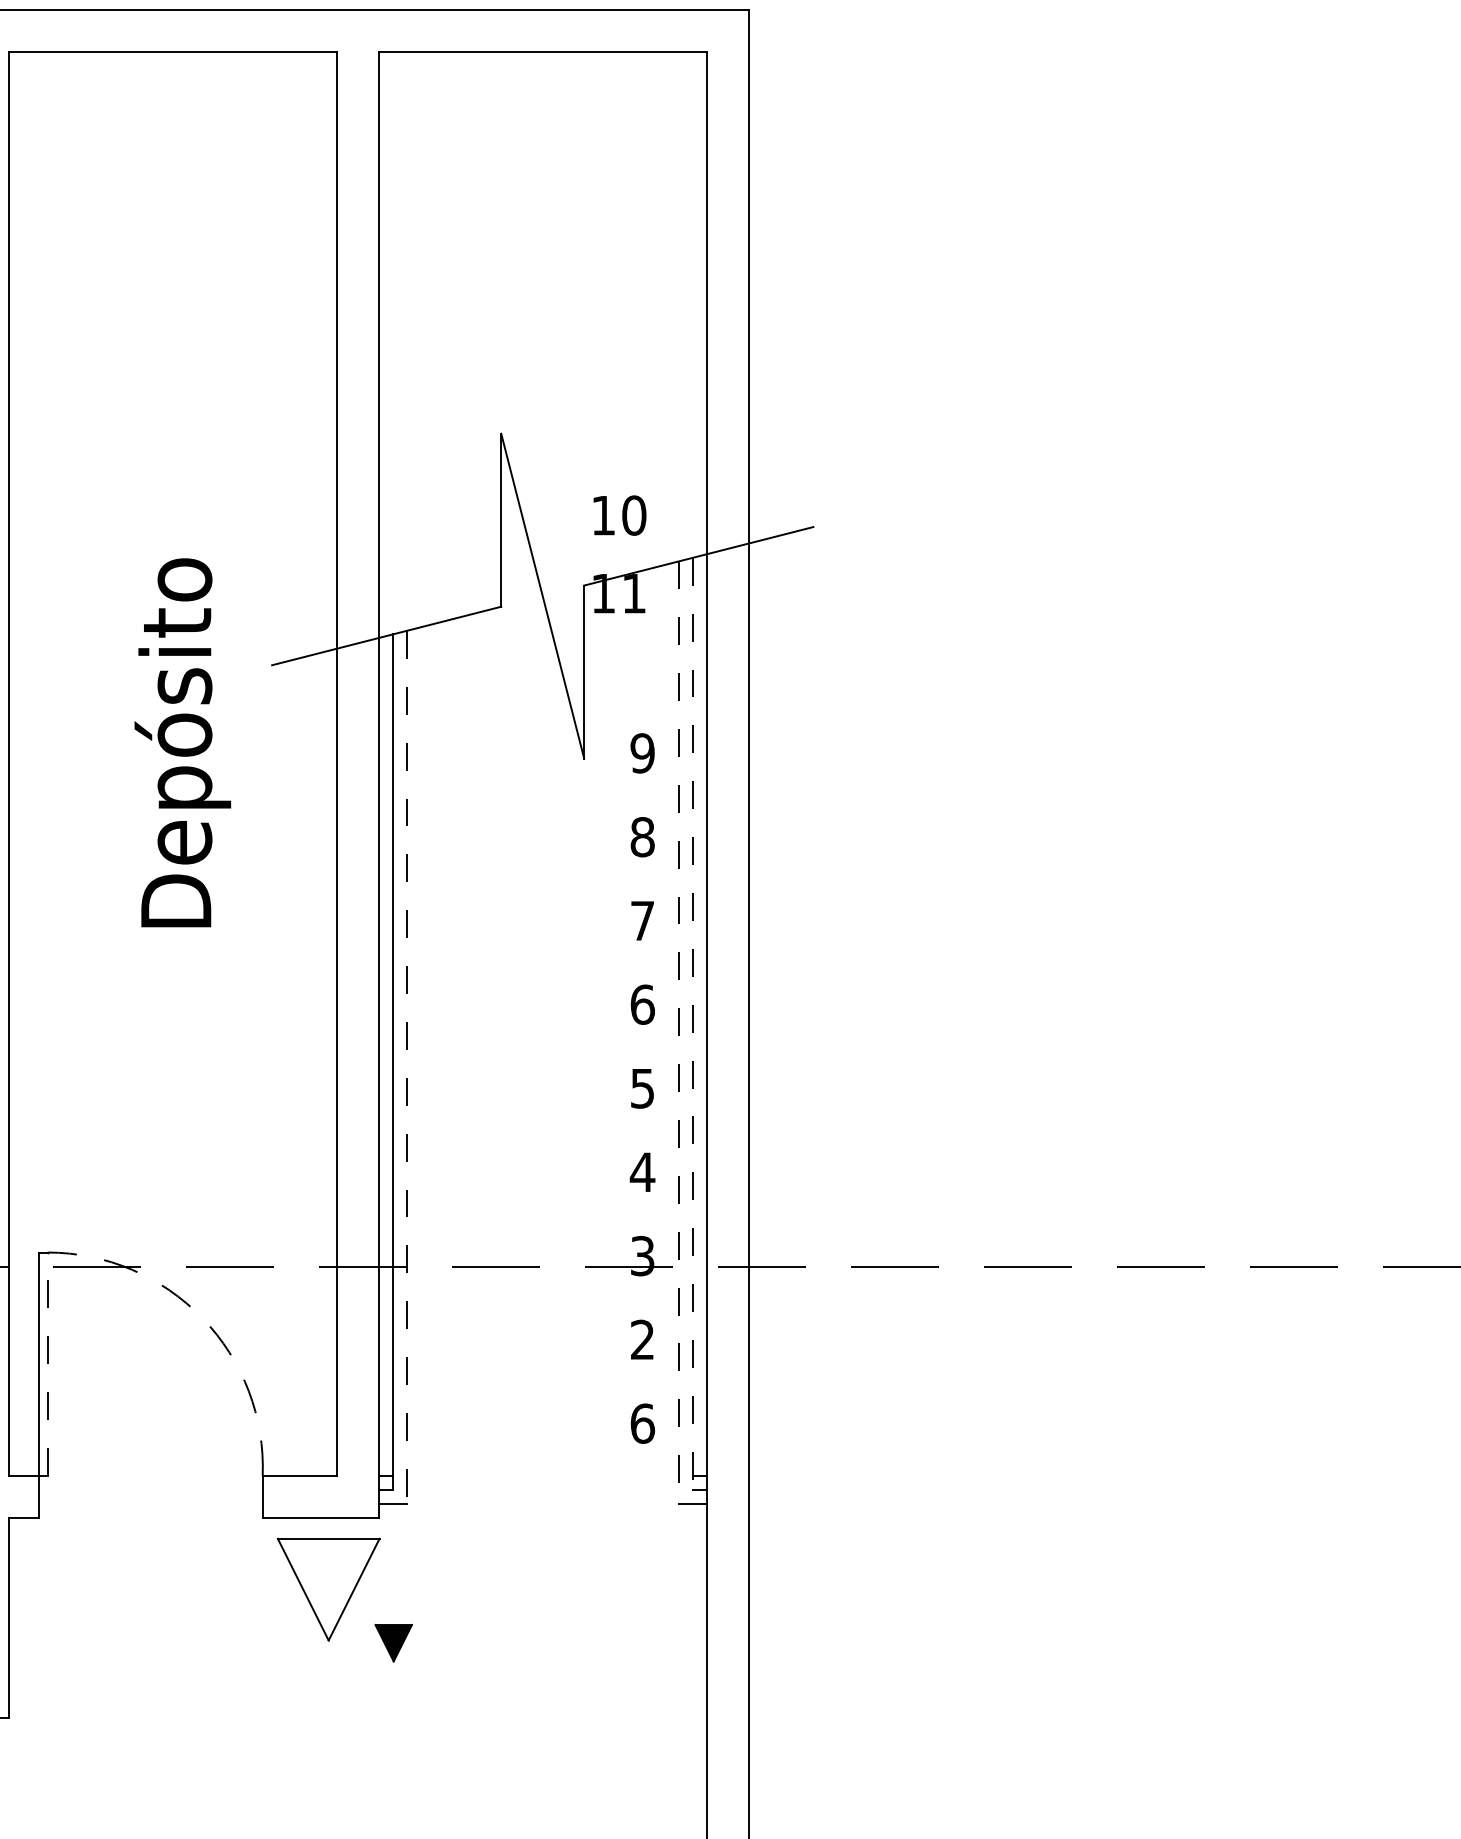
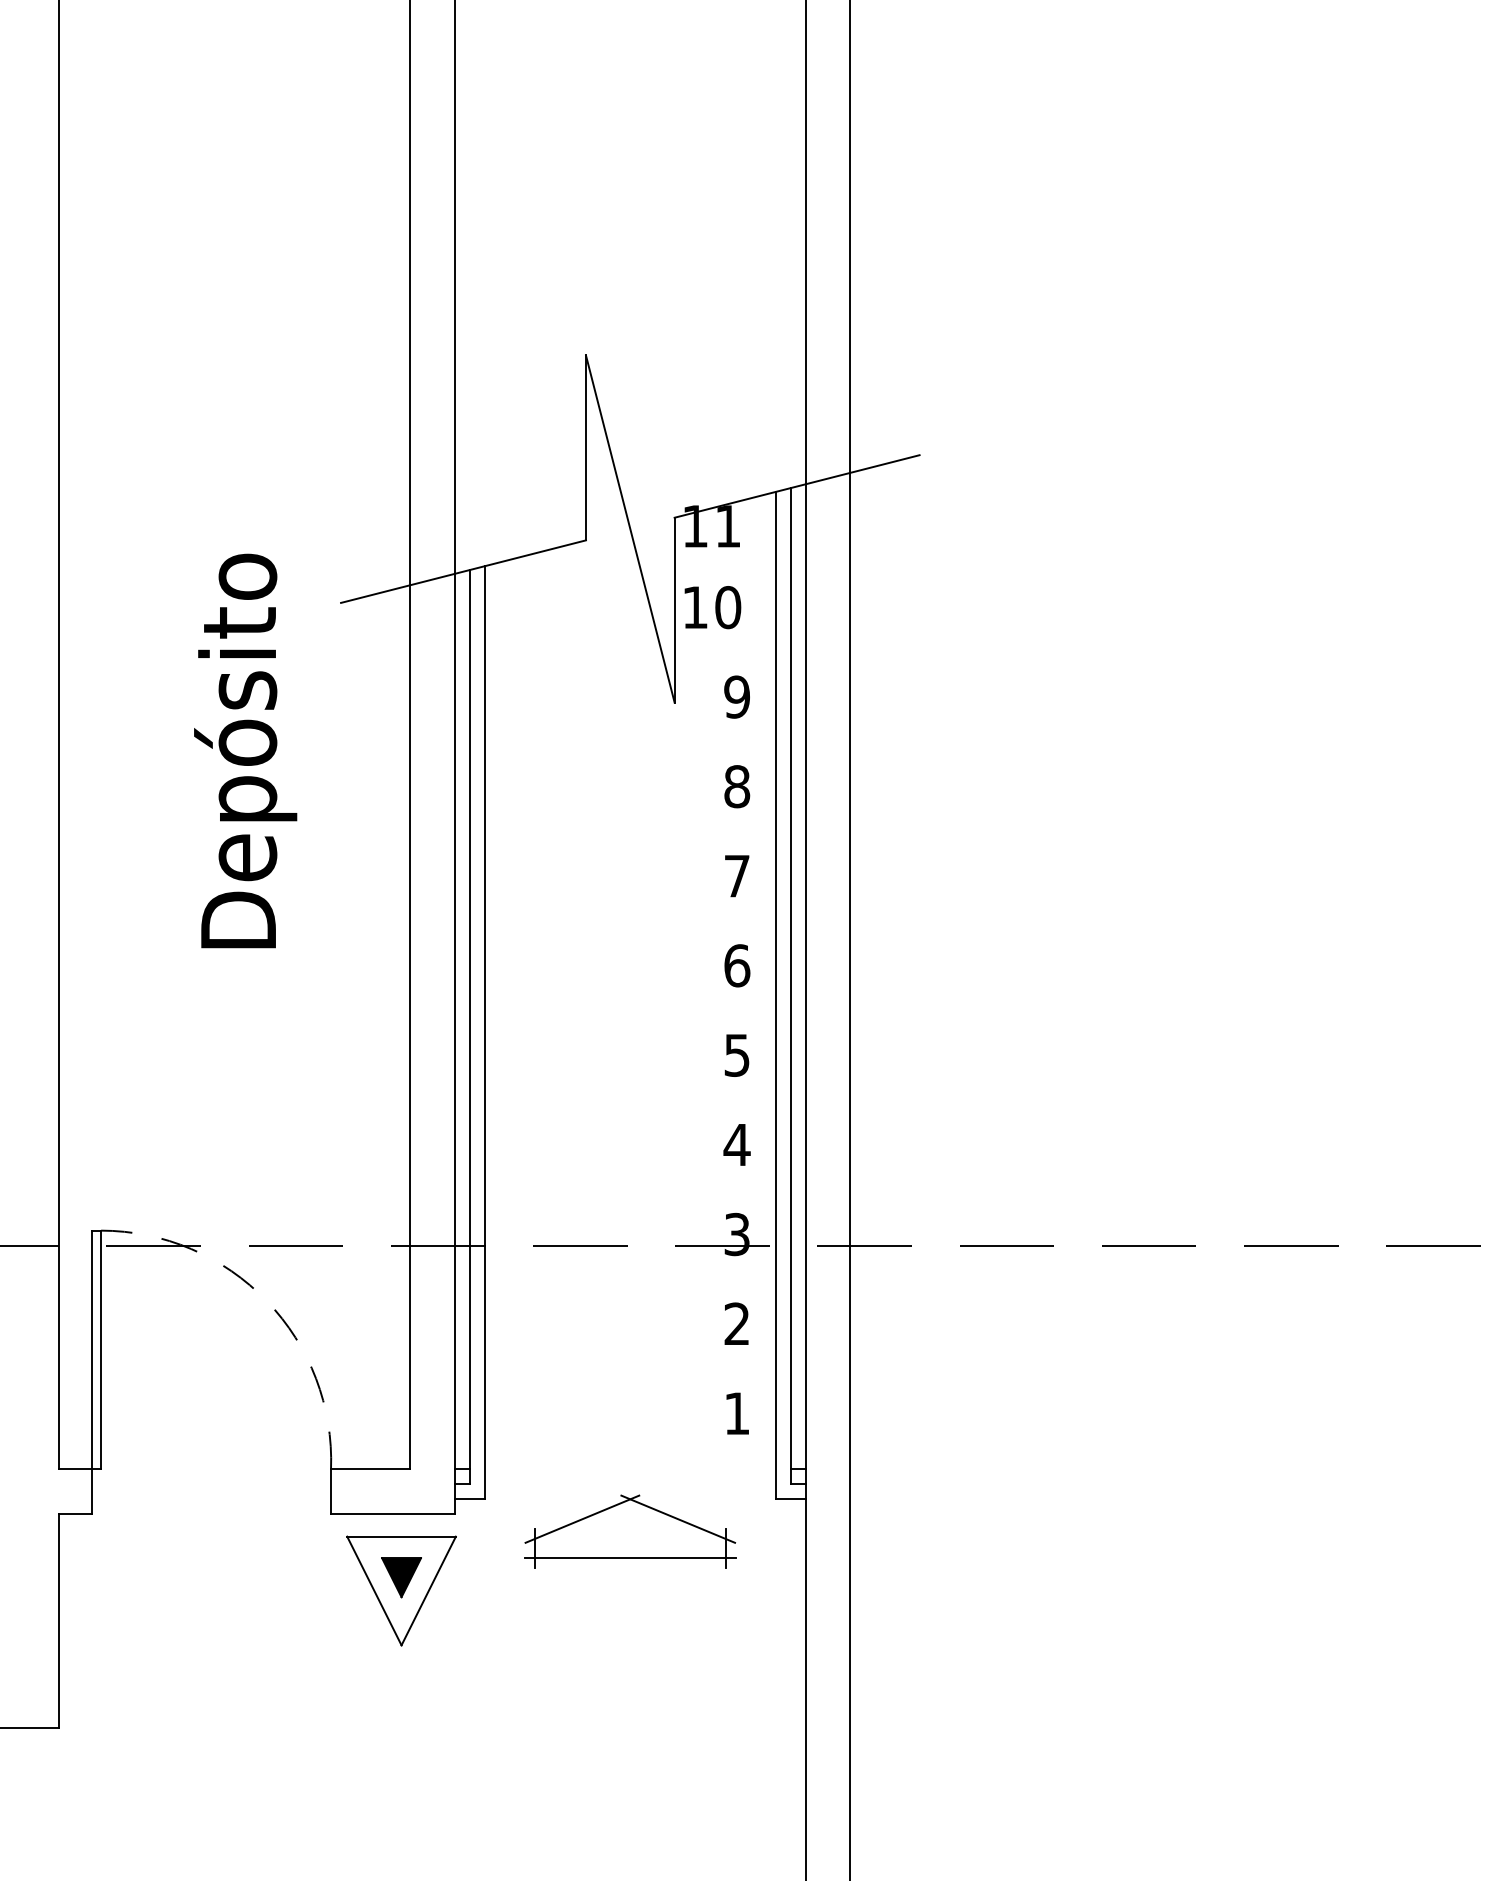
text: (619, 515) -> (712, 607), moved
text: (182, 742) -> (245, 750), moved
line: (692, 1024) -> (790, 986), dashed -> solid
line: (678, 1033) -> (775, 996), dashed -> solid
line: (406, 1067) -> (484, 1032), dashed -> solid
line: (47, 1364) -> (100, 1350), dashed -> solid
text: (642, 1423) -> (736, 1413), 6 -> 1
part: (542, 1533) -> (630, 1530), added
part: (393, 1643) -> (401, 1578), moved

